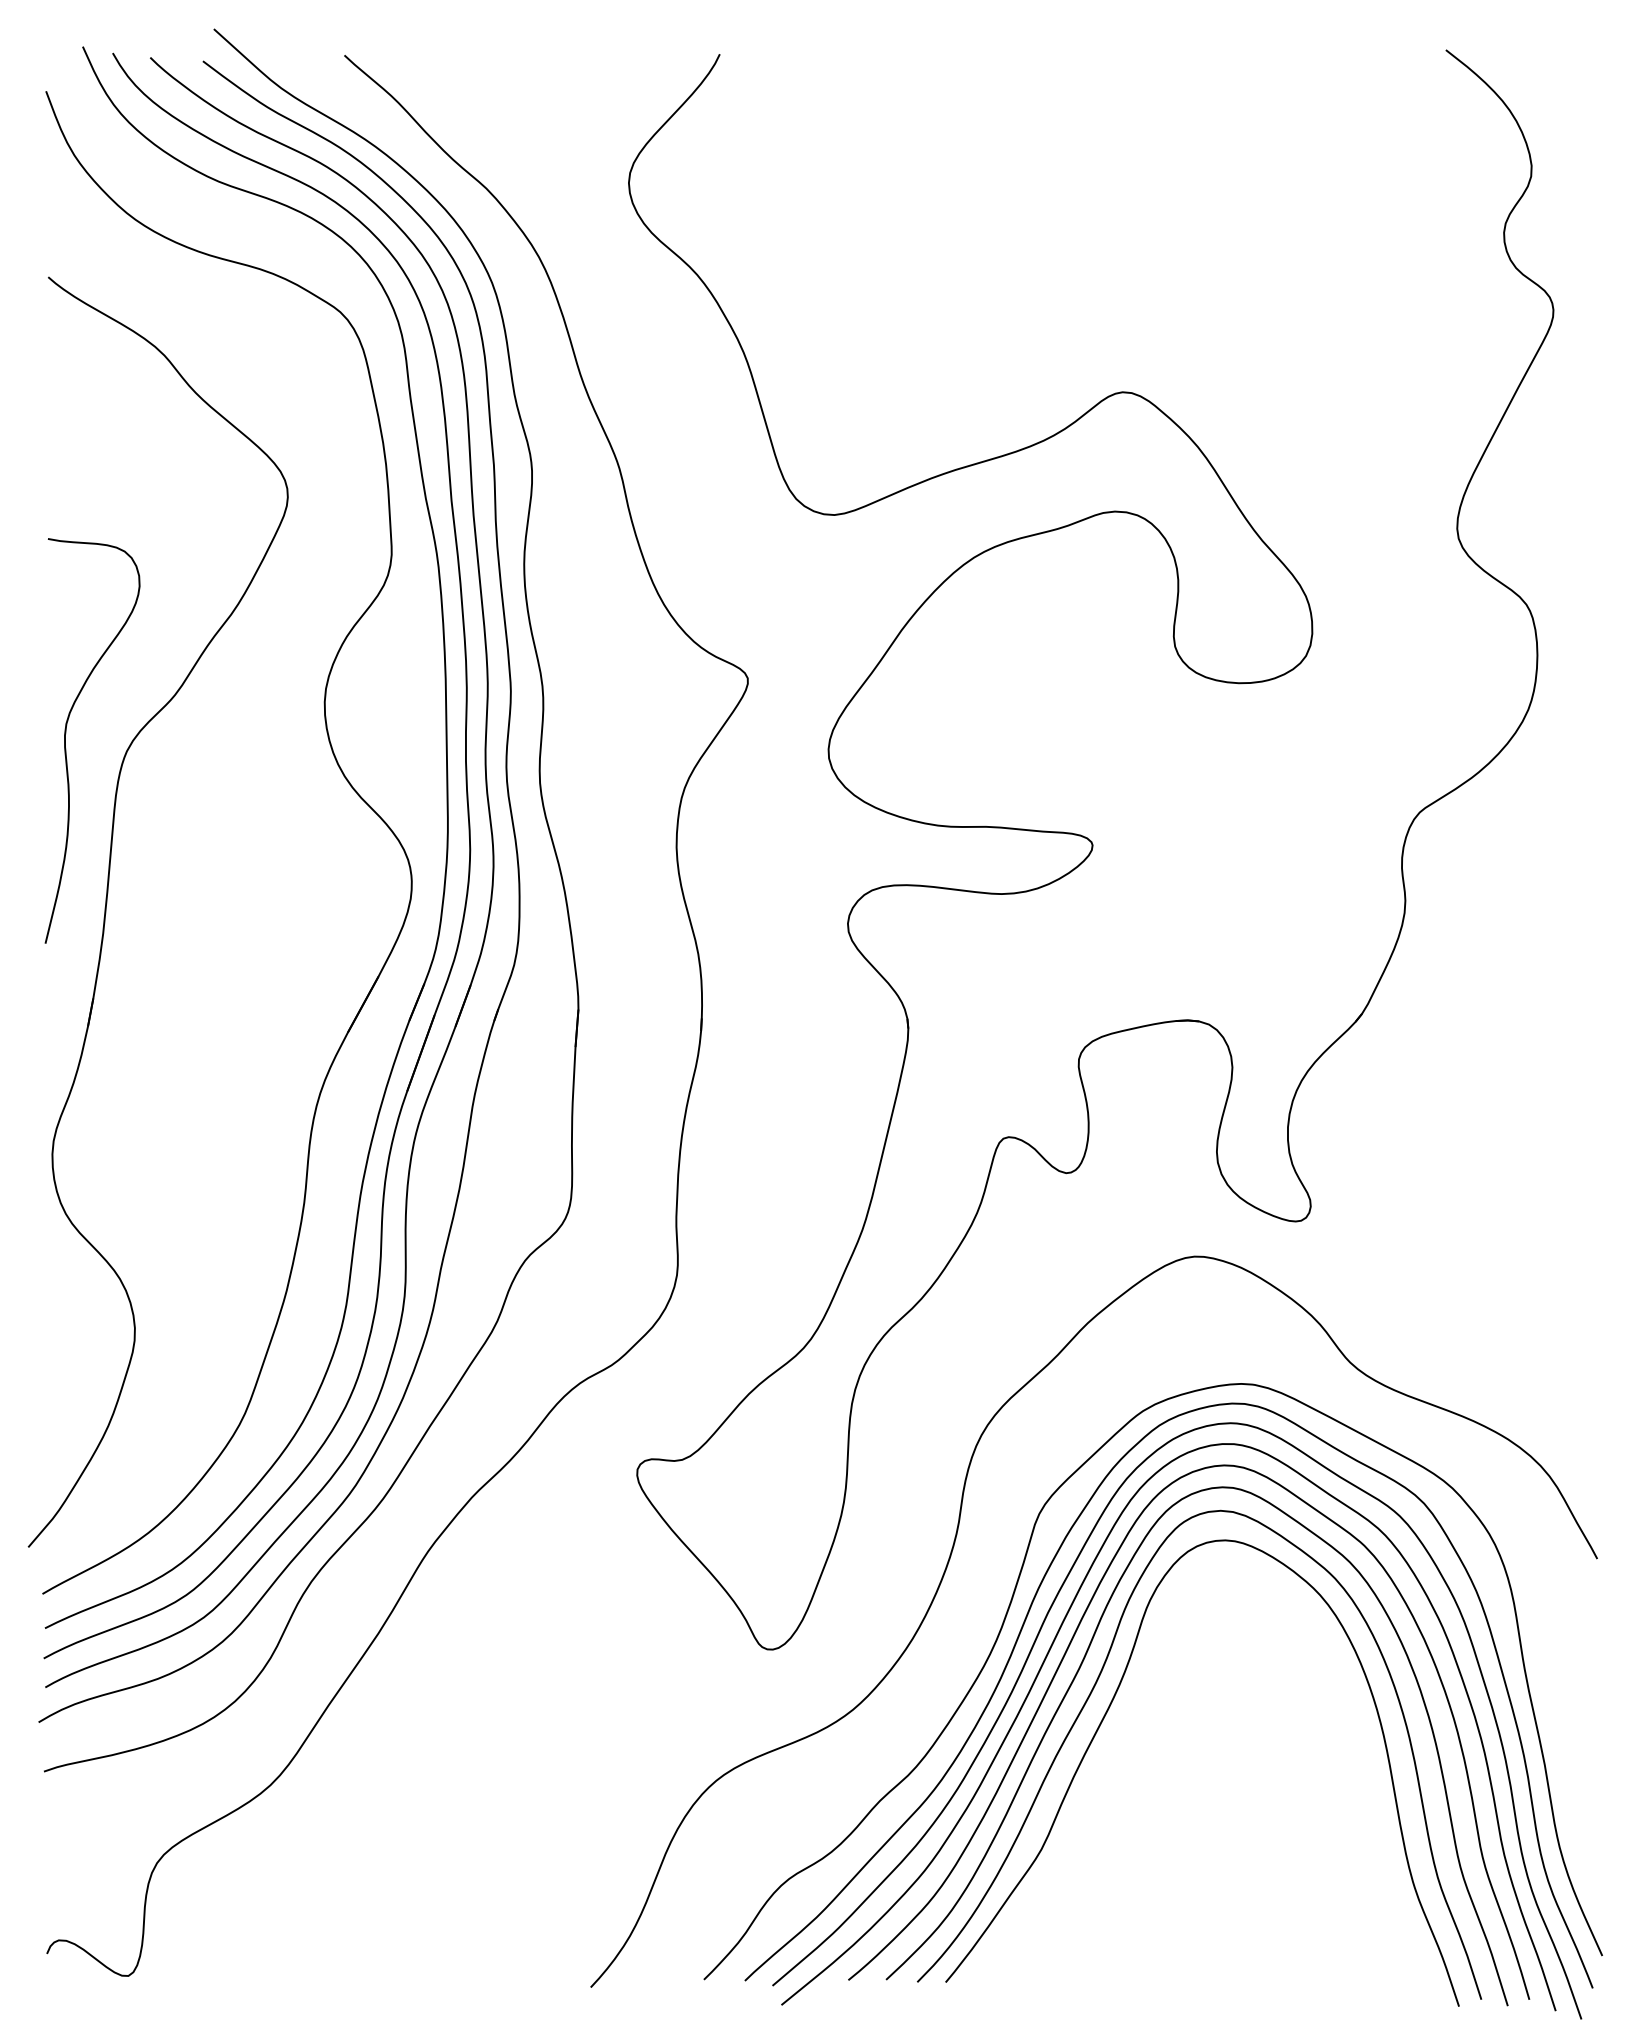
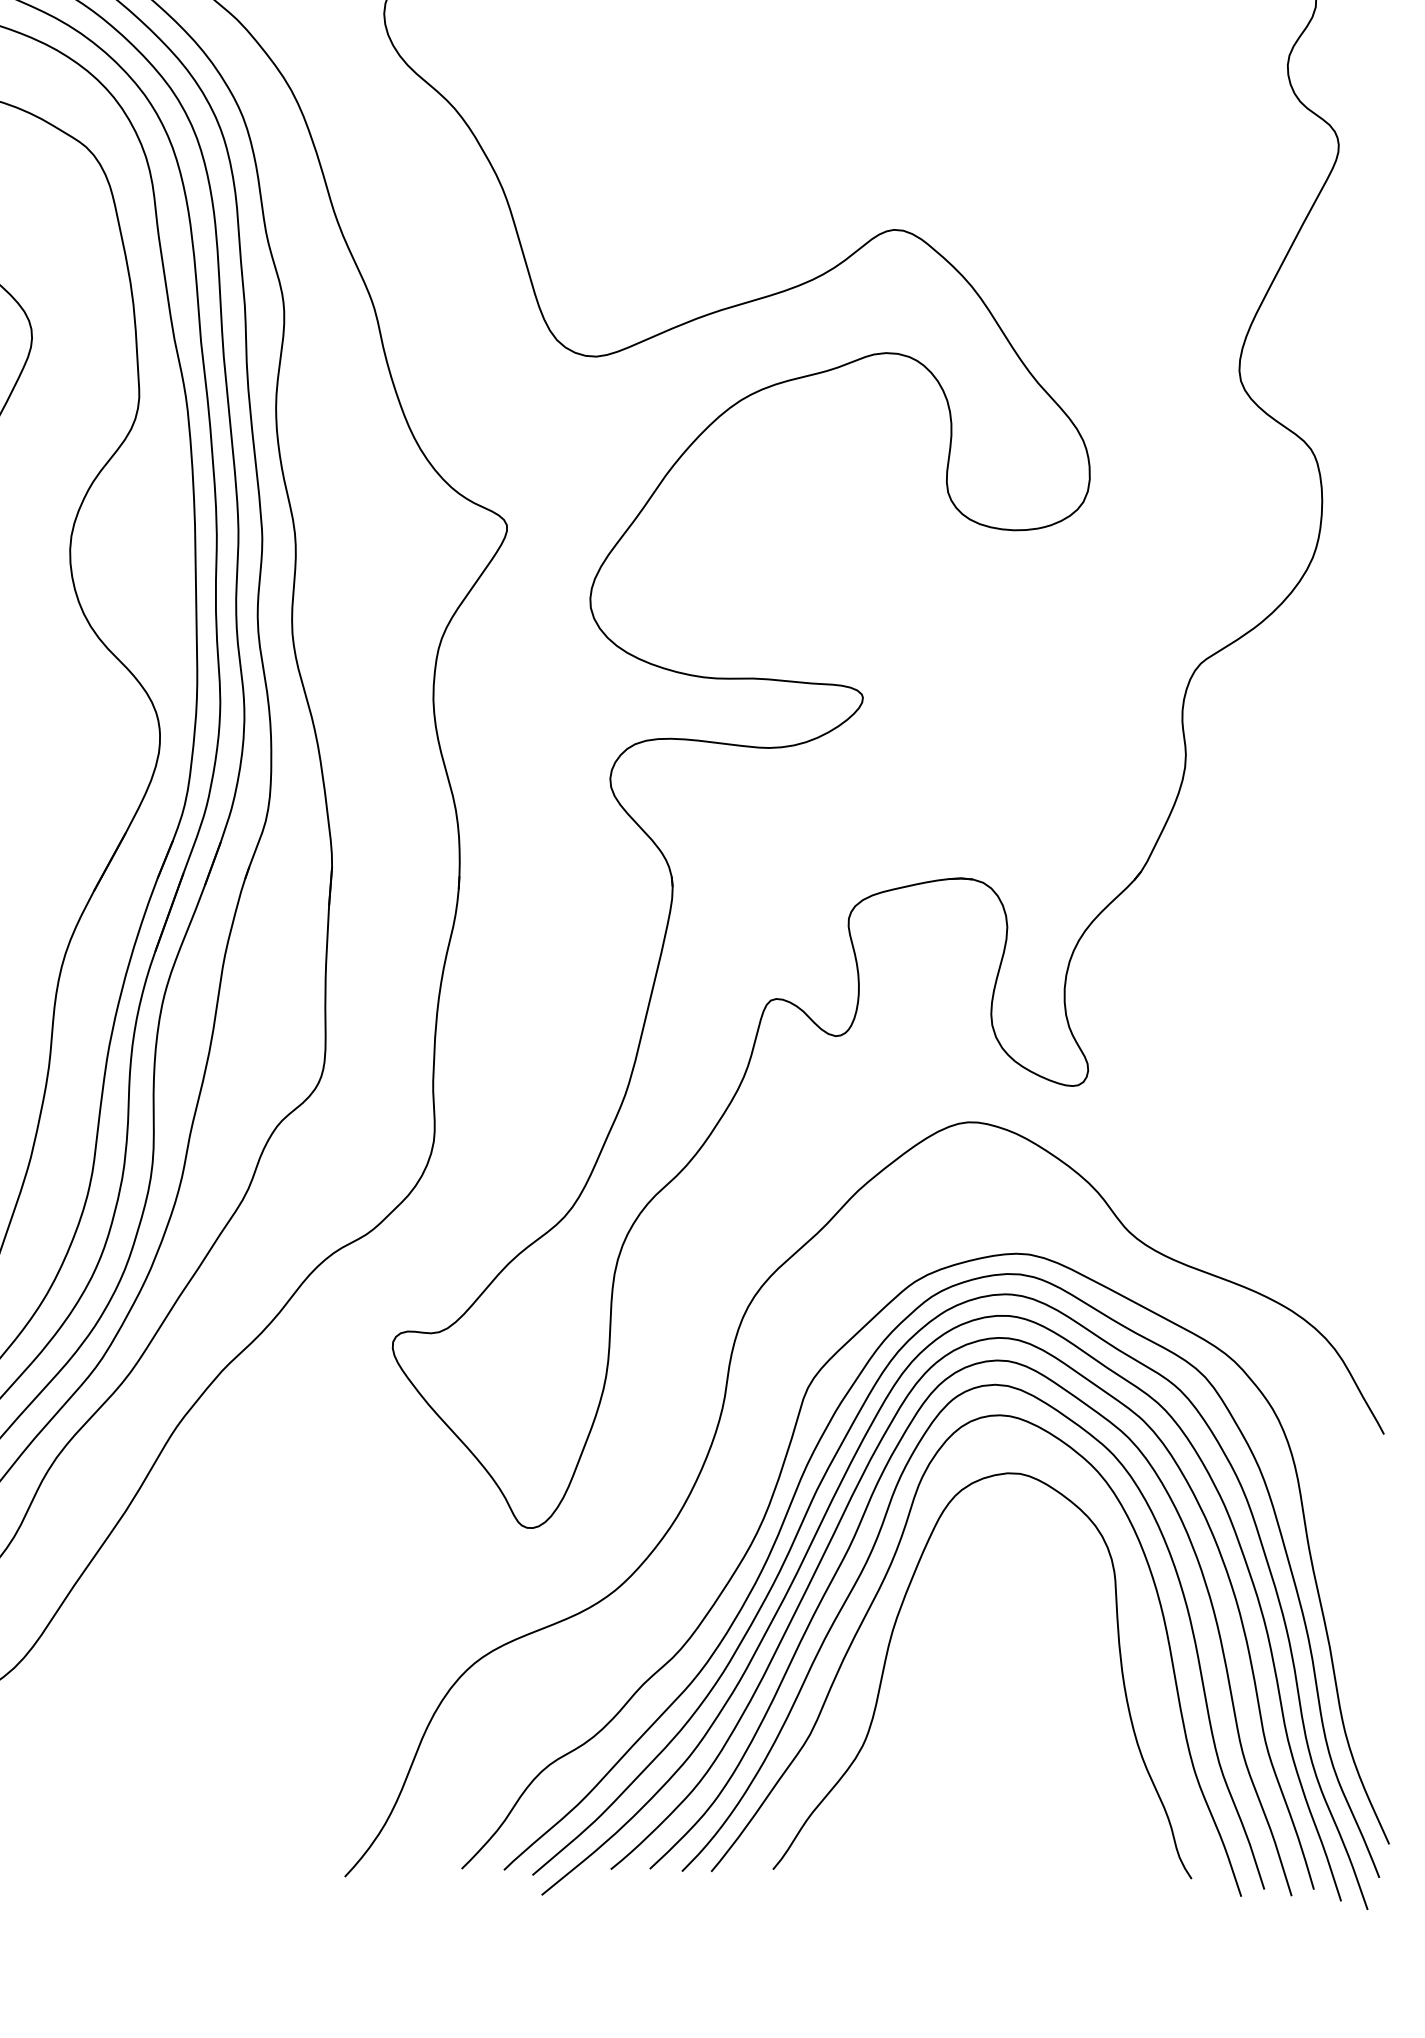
curve: (1117, 1769) -> (888, 1651), added

